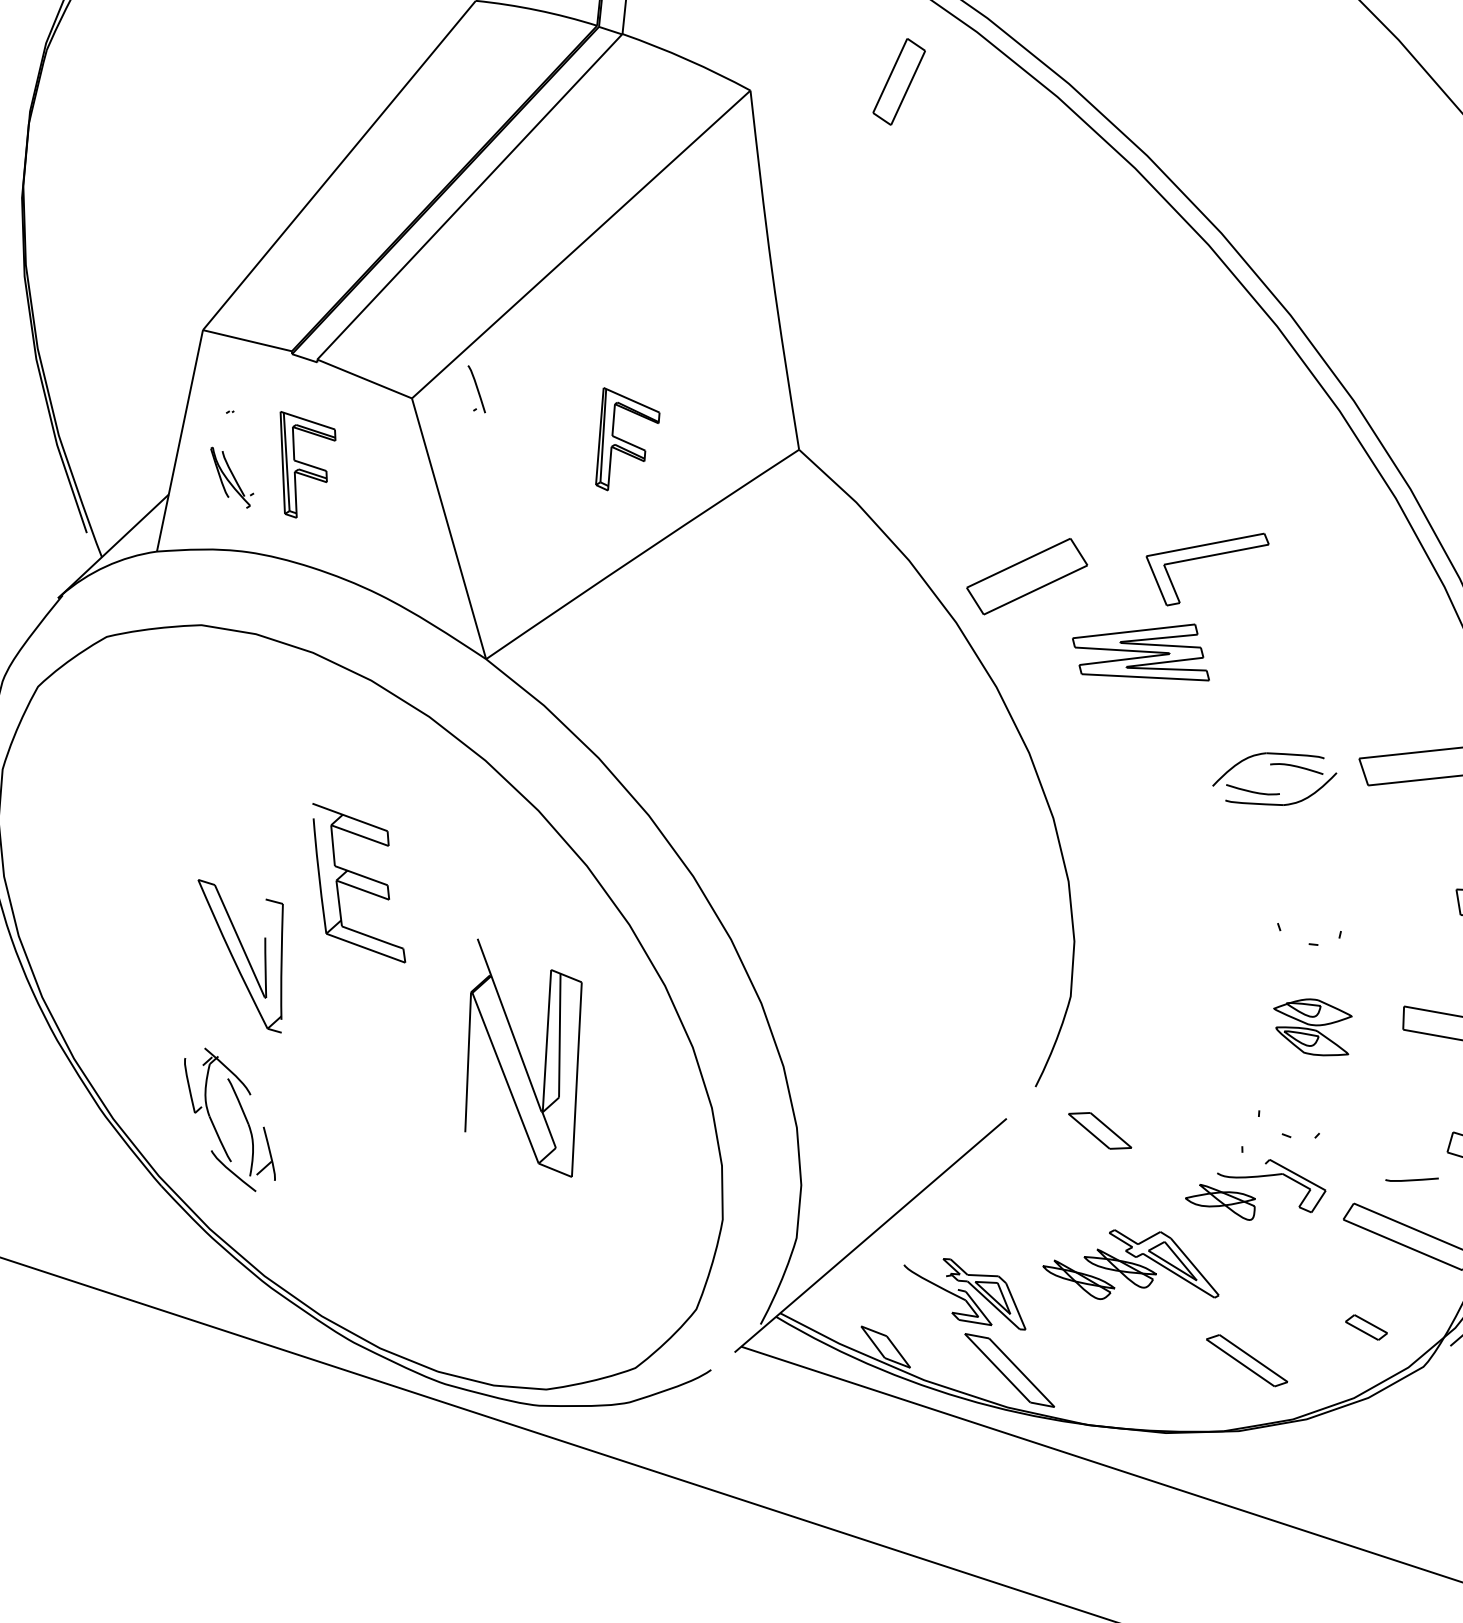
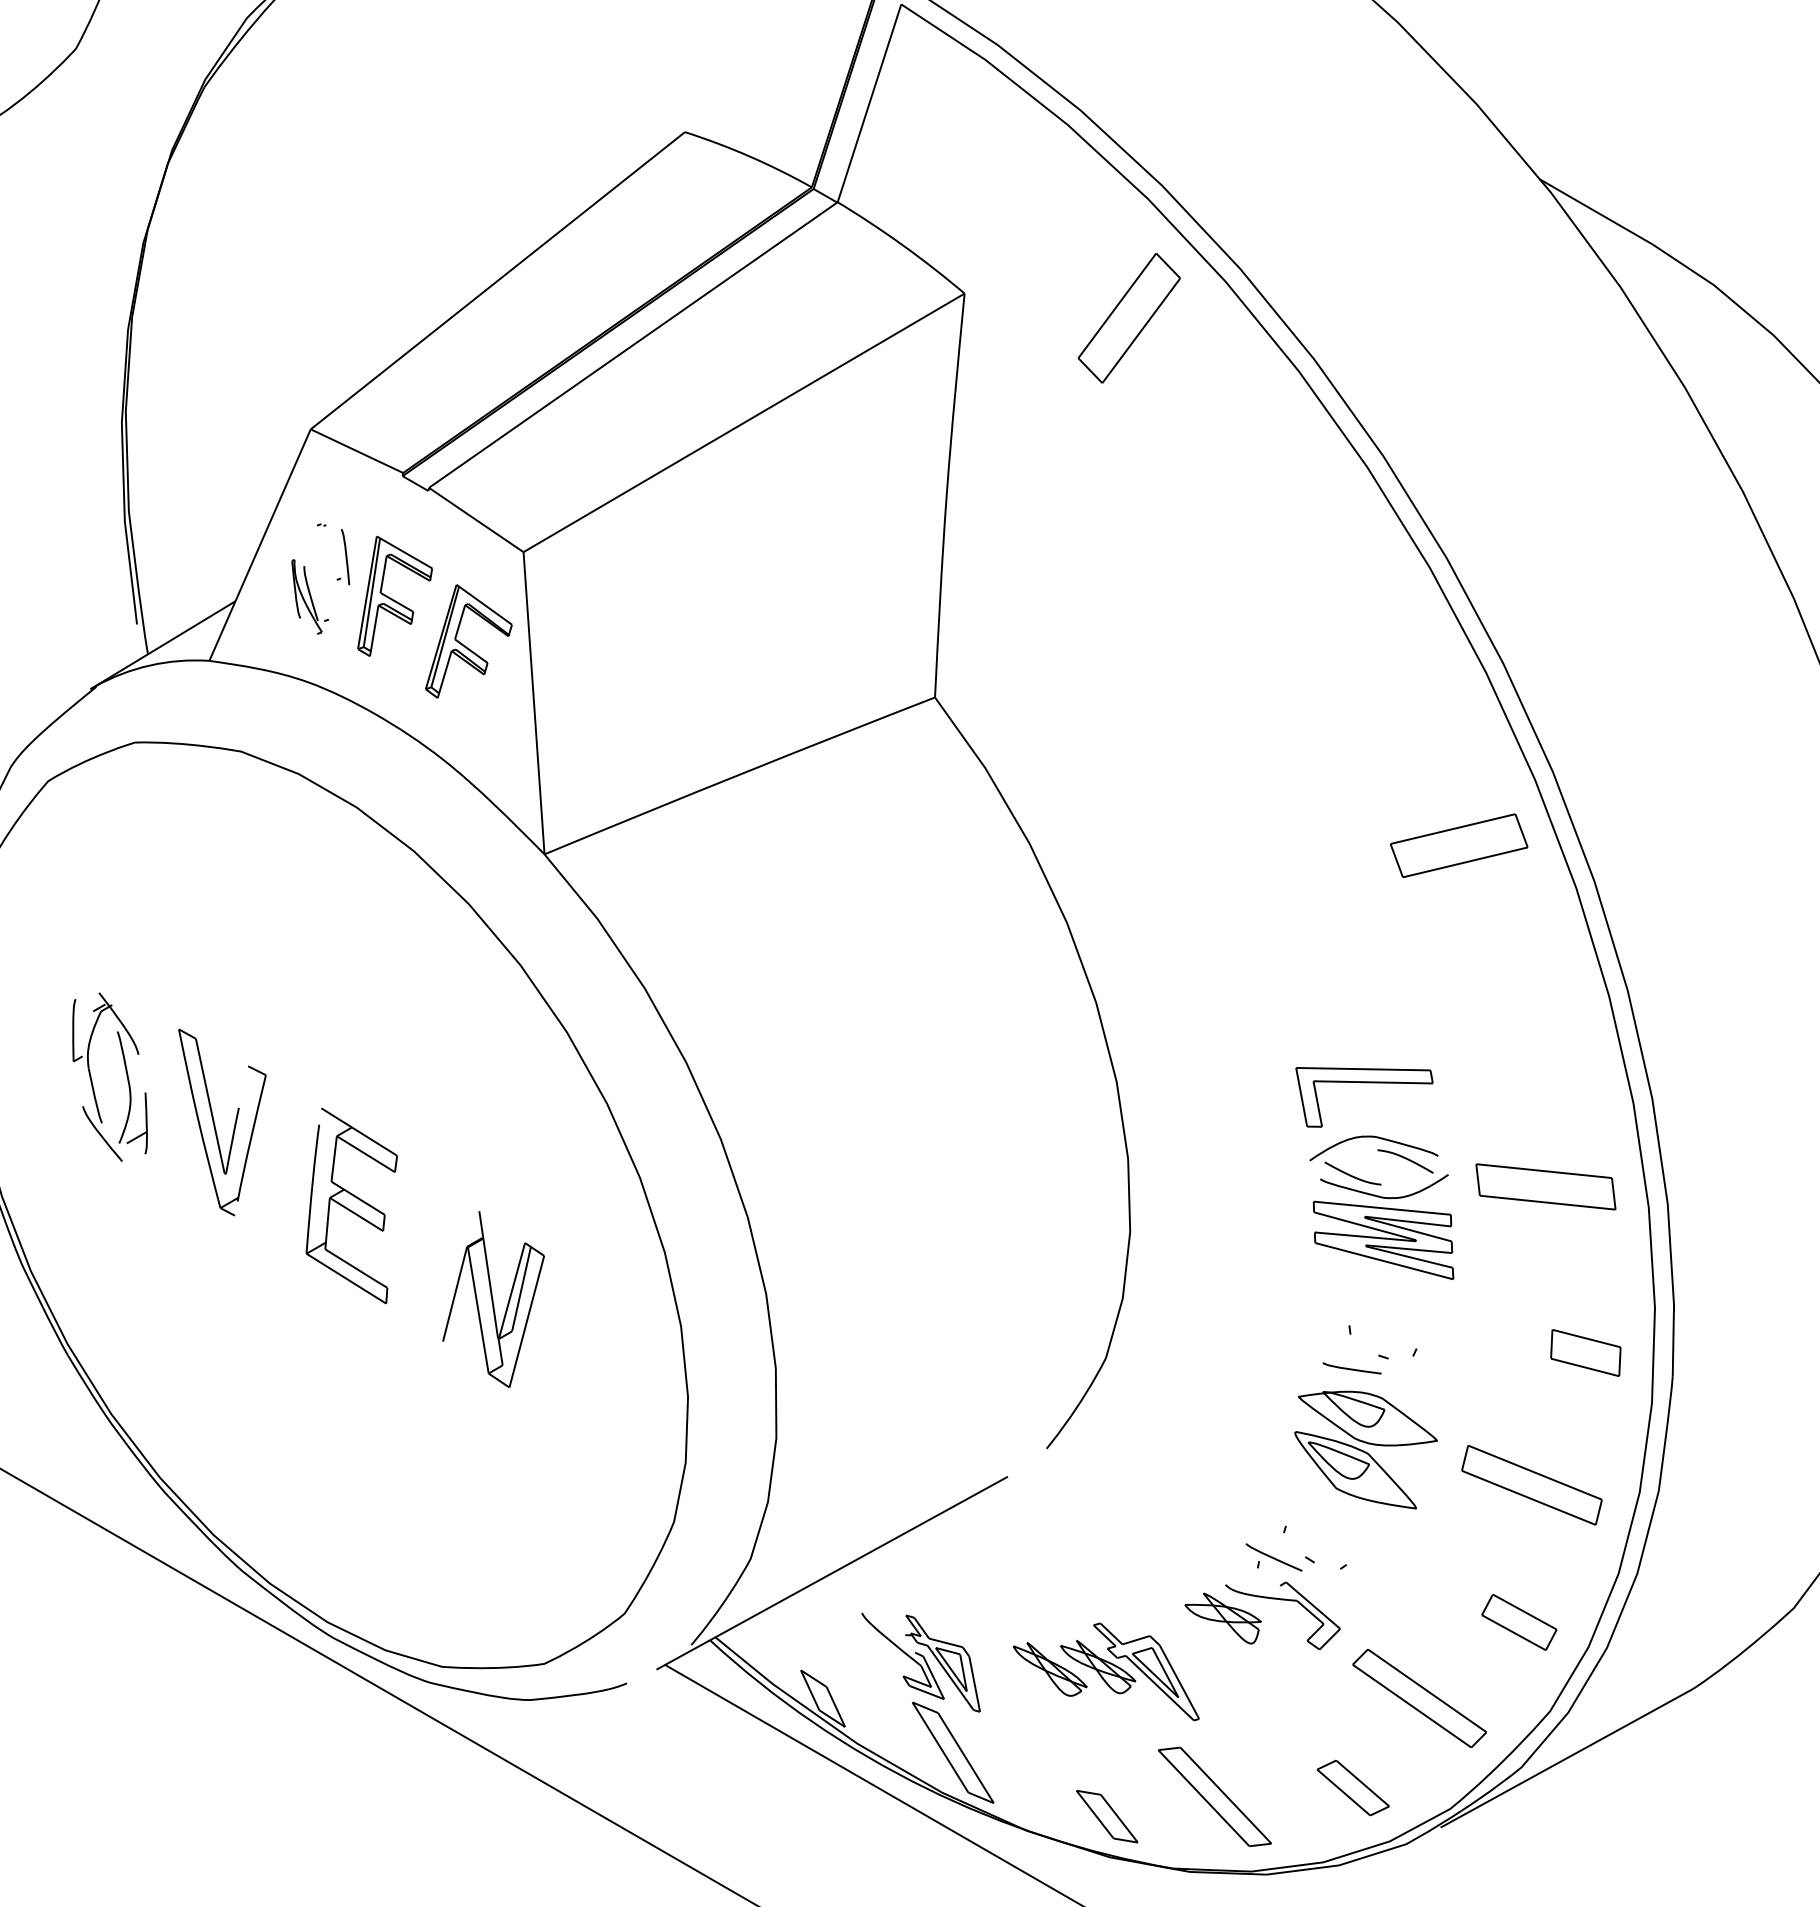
part: (898, 82) -> (1128, 318), size x1.43
part: (475, 390) -> (343, 557), moved
part: (624, 435) -> (468, 641), moved
part: (1209, 557) -> (1364, 1083), moved
part: (1026, 576) -> (1458, 845), moved
part: (1140, 659) -> (1383, 1240), moved
part: (356, 883) -> (351, 1205), moved
part: (1314, 1028) -> (1365, 1449), size x1.67
part: (523, 1058) -> (493, 1299), size x0.62
part: (242, 1112) -> (125, 1071), moved
part: (1100, 1130) -> (1107, 1816), moved
part: (1254, 1140) -> (1273, 1557), added
part: (1411, 1179) -> (1351, 1368), moved
part: (1365, 1327) -> (1352, 1787), size x1.67
part: (1246, 1360) -> (1214, 1796), size x1.43

